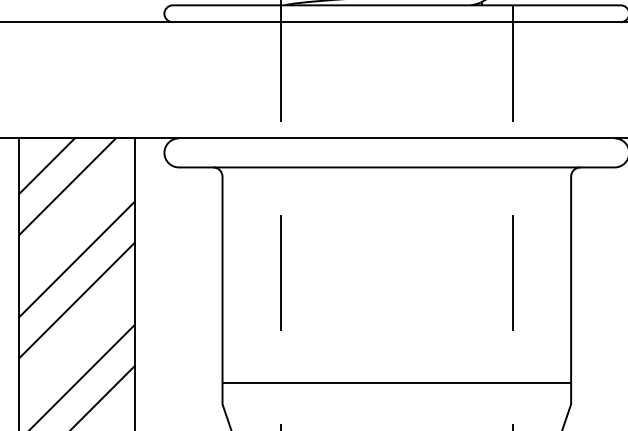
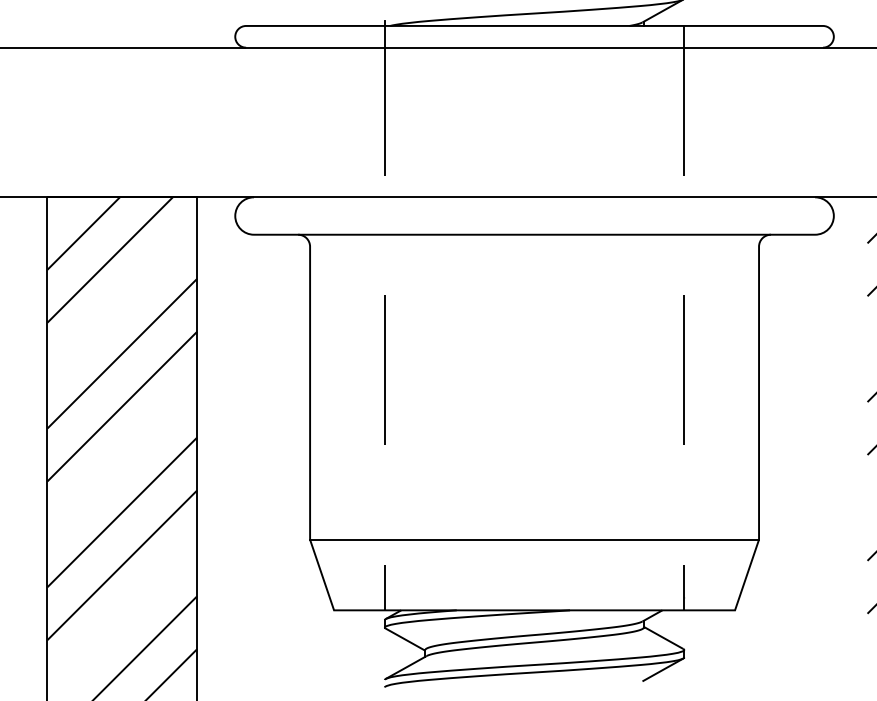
line: (396, 382) -> (534, 539), moved

